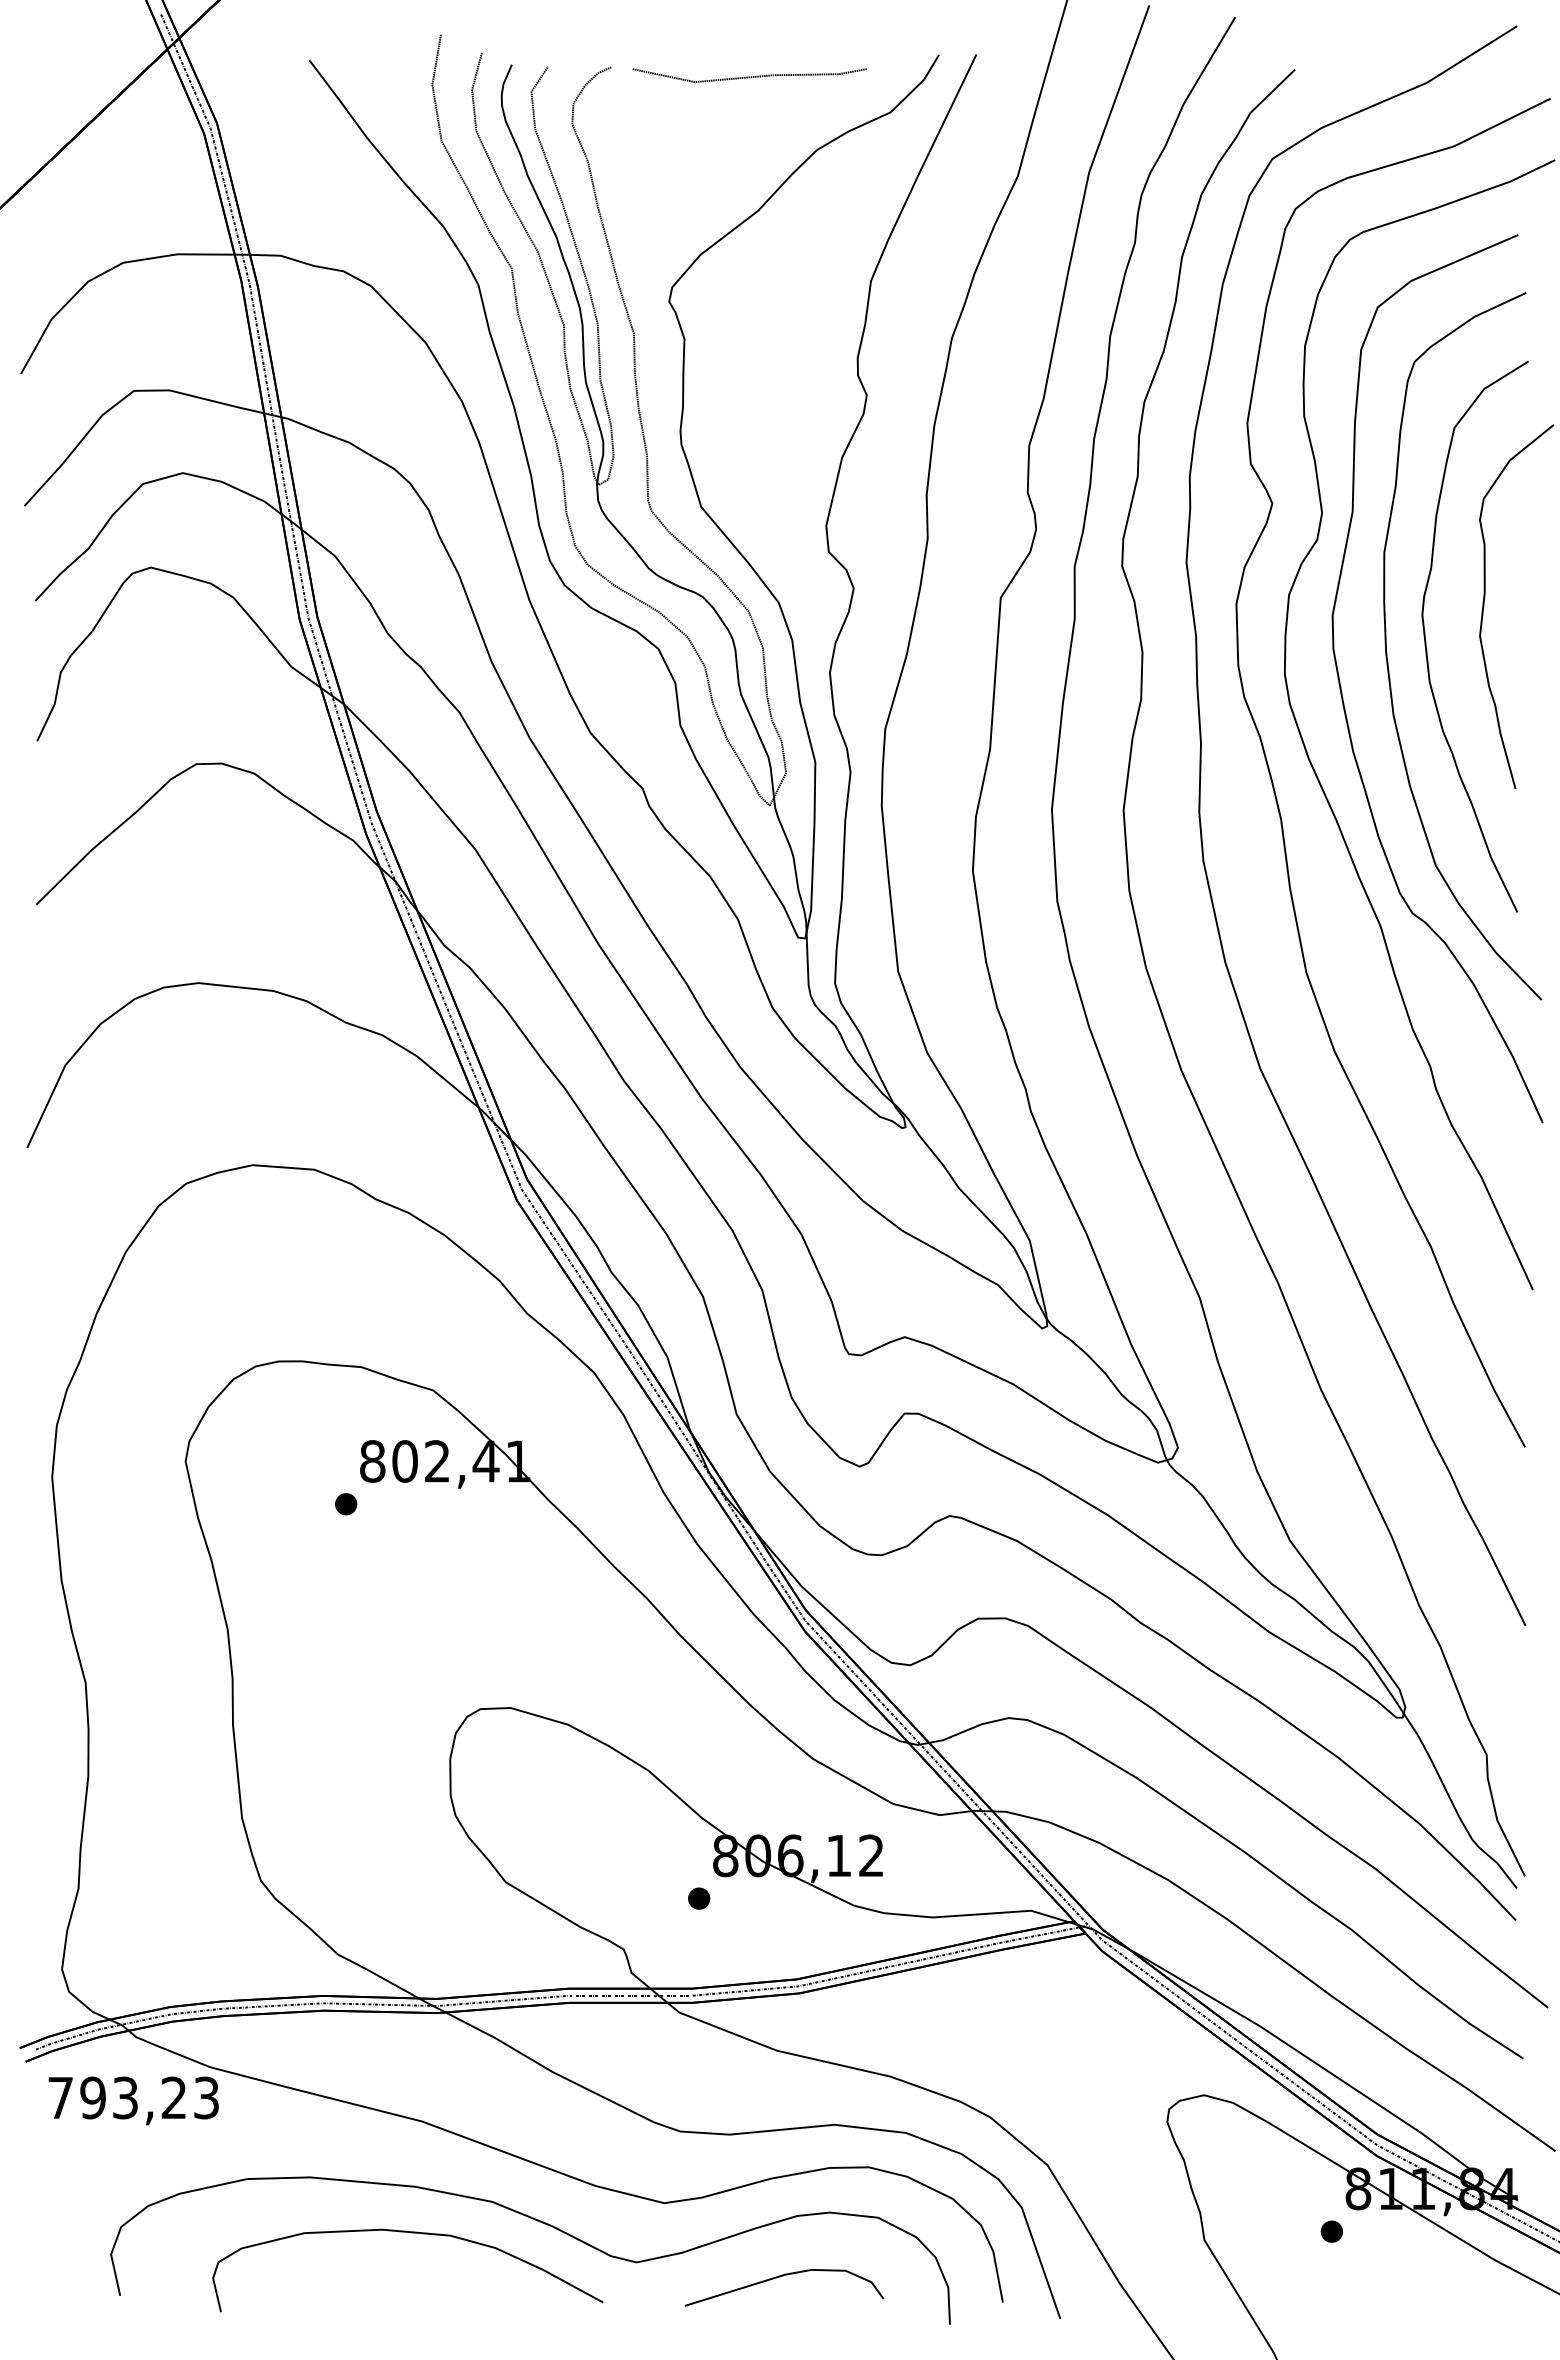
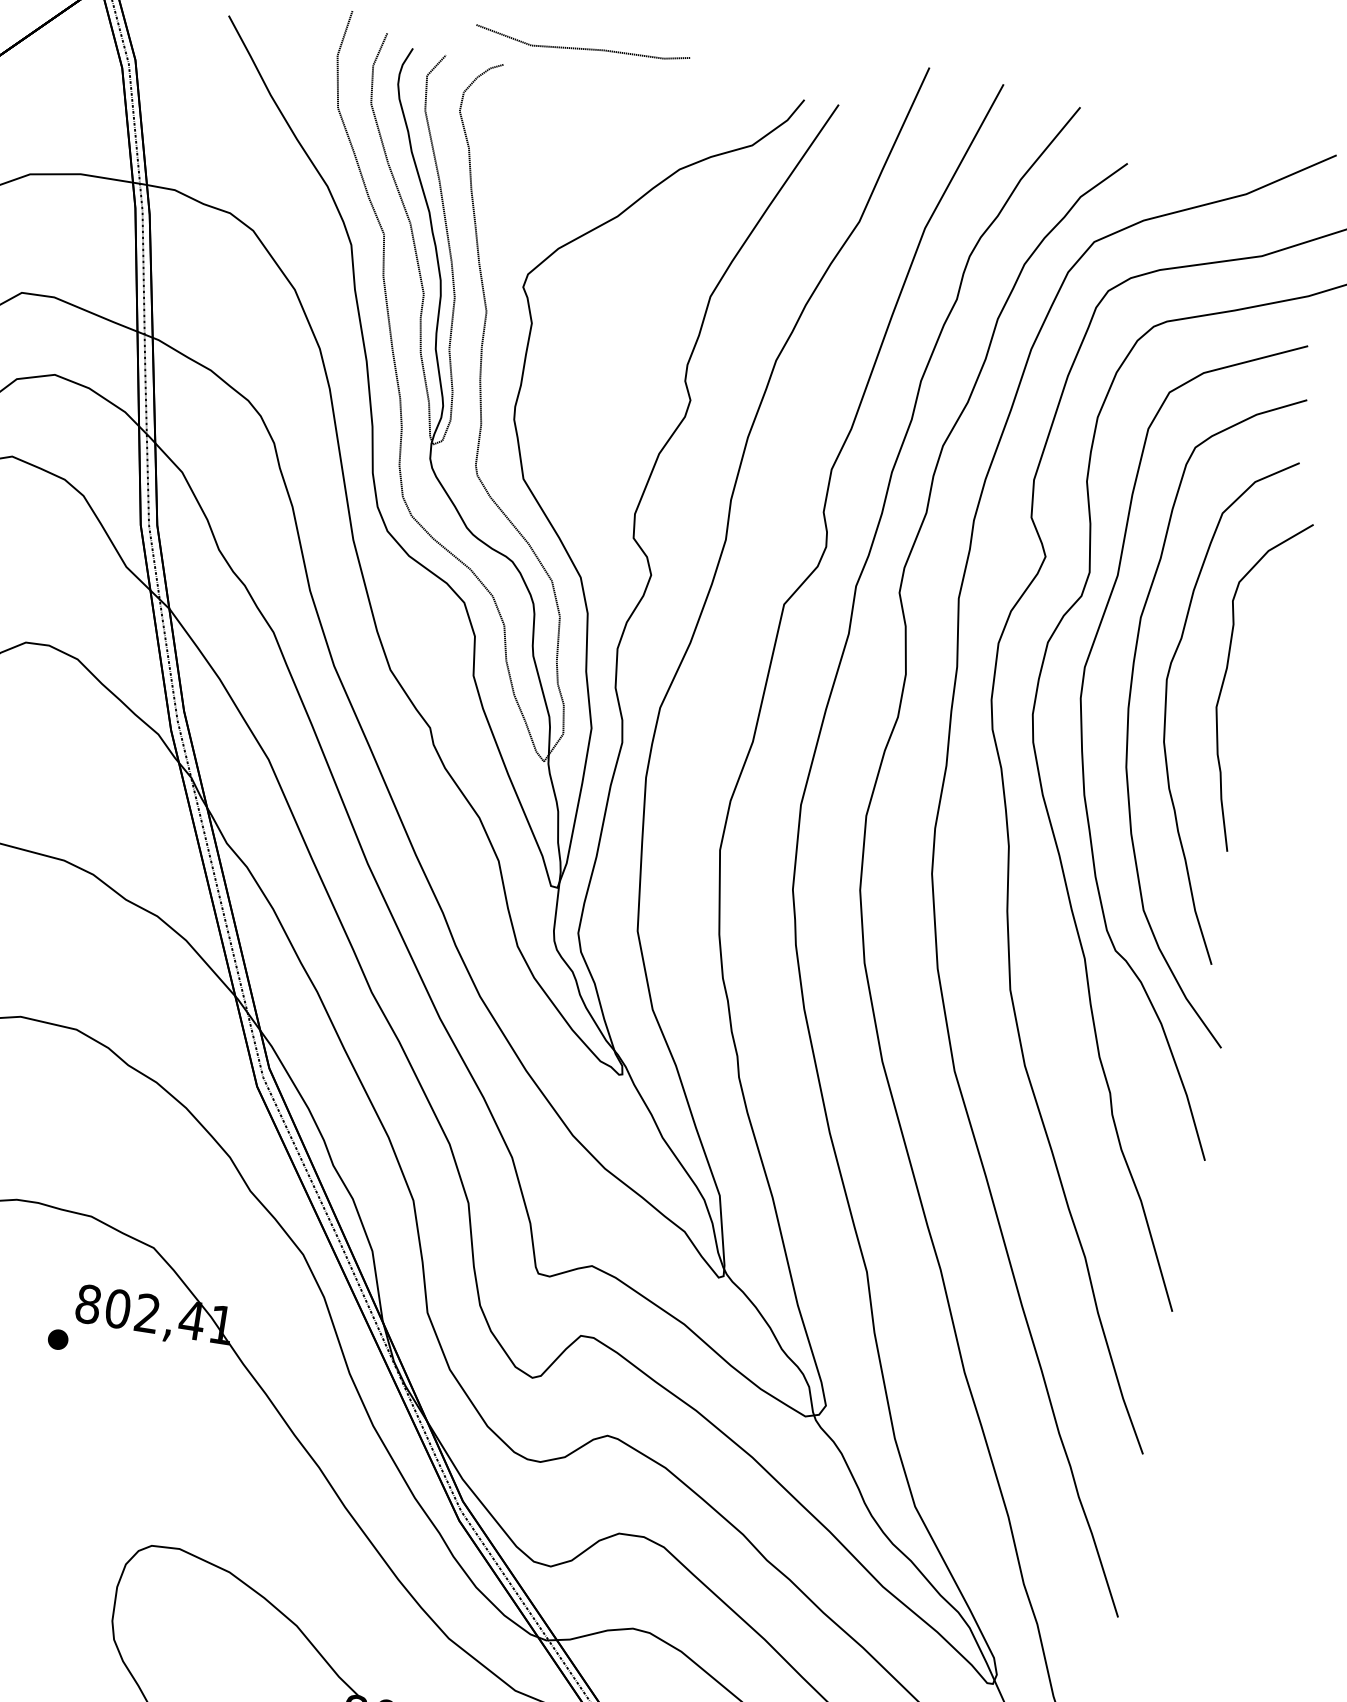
line: (749, 76) -> (582, 48), moved

